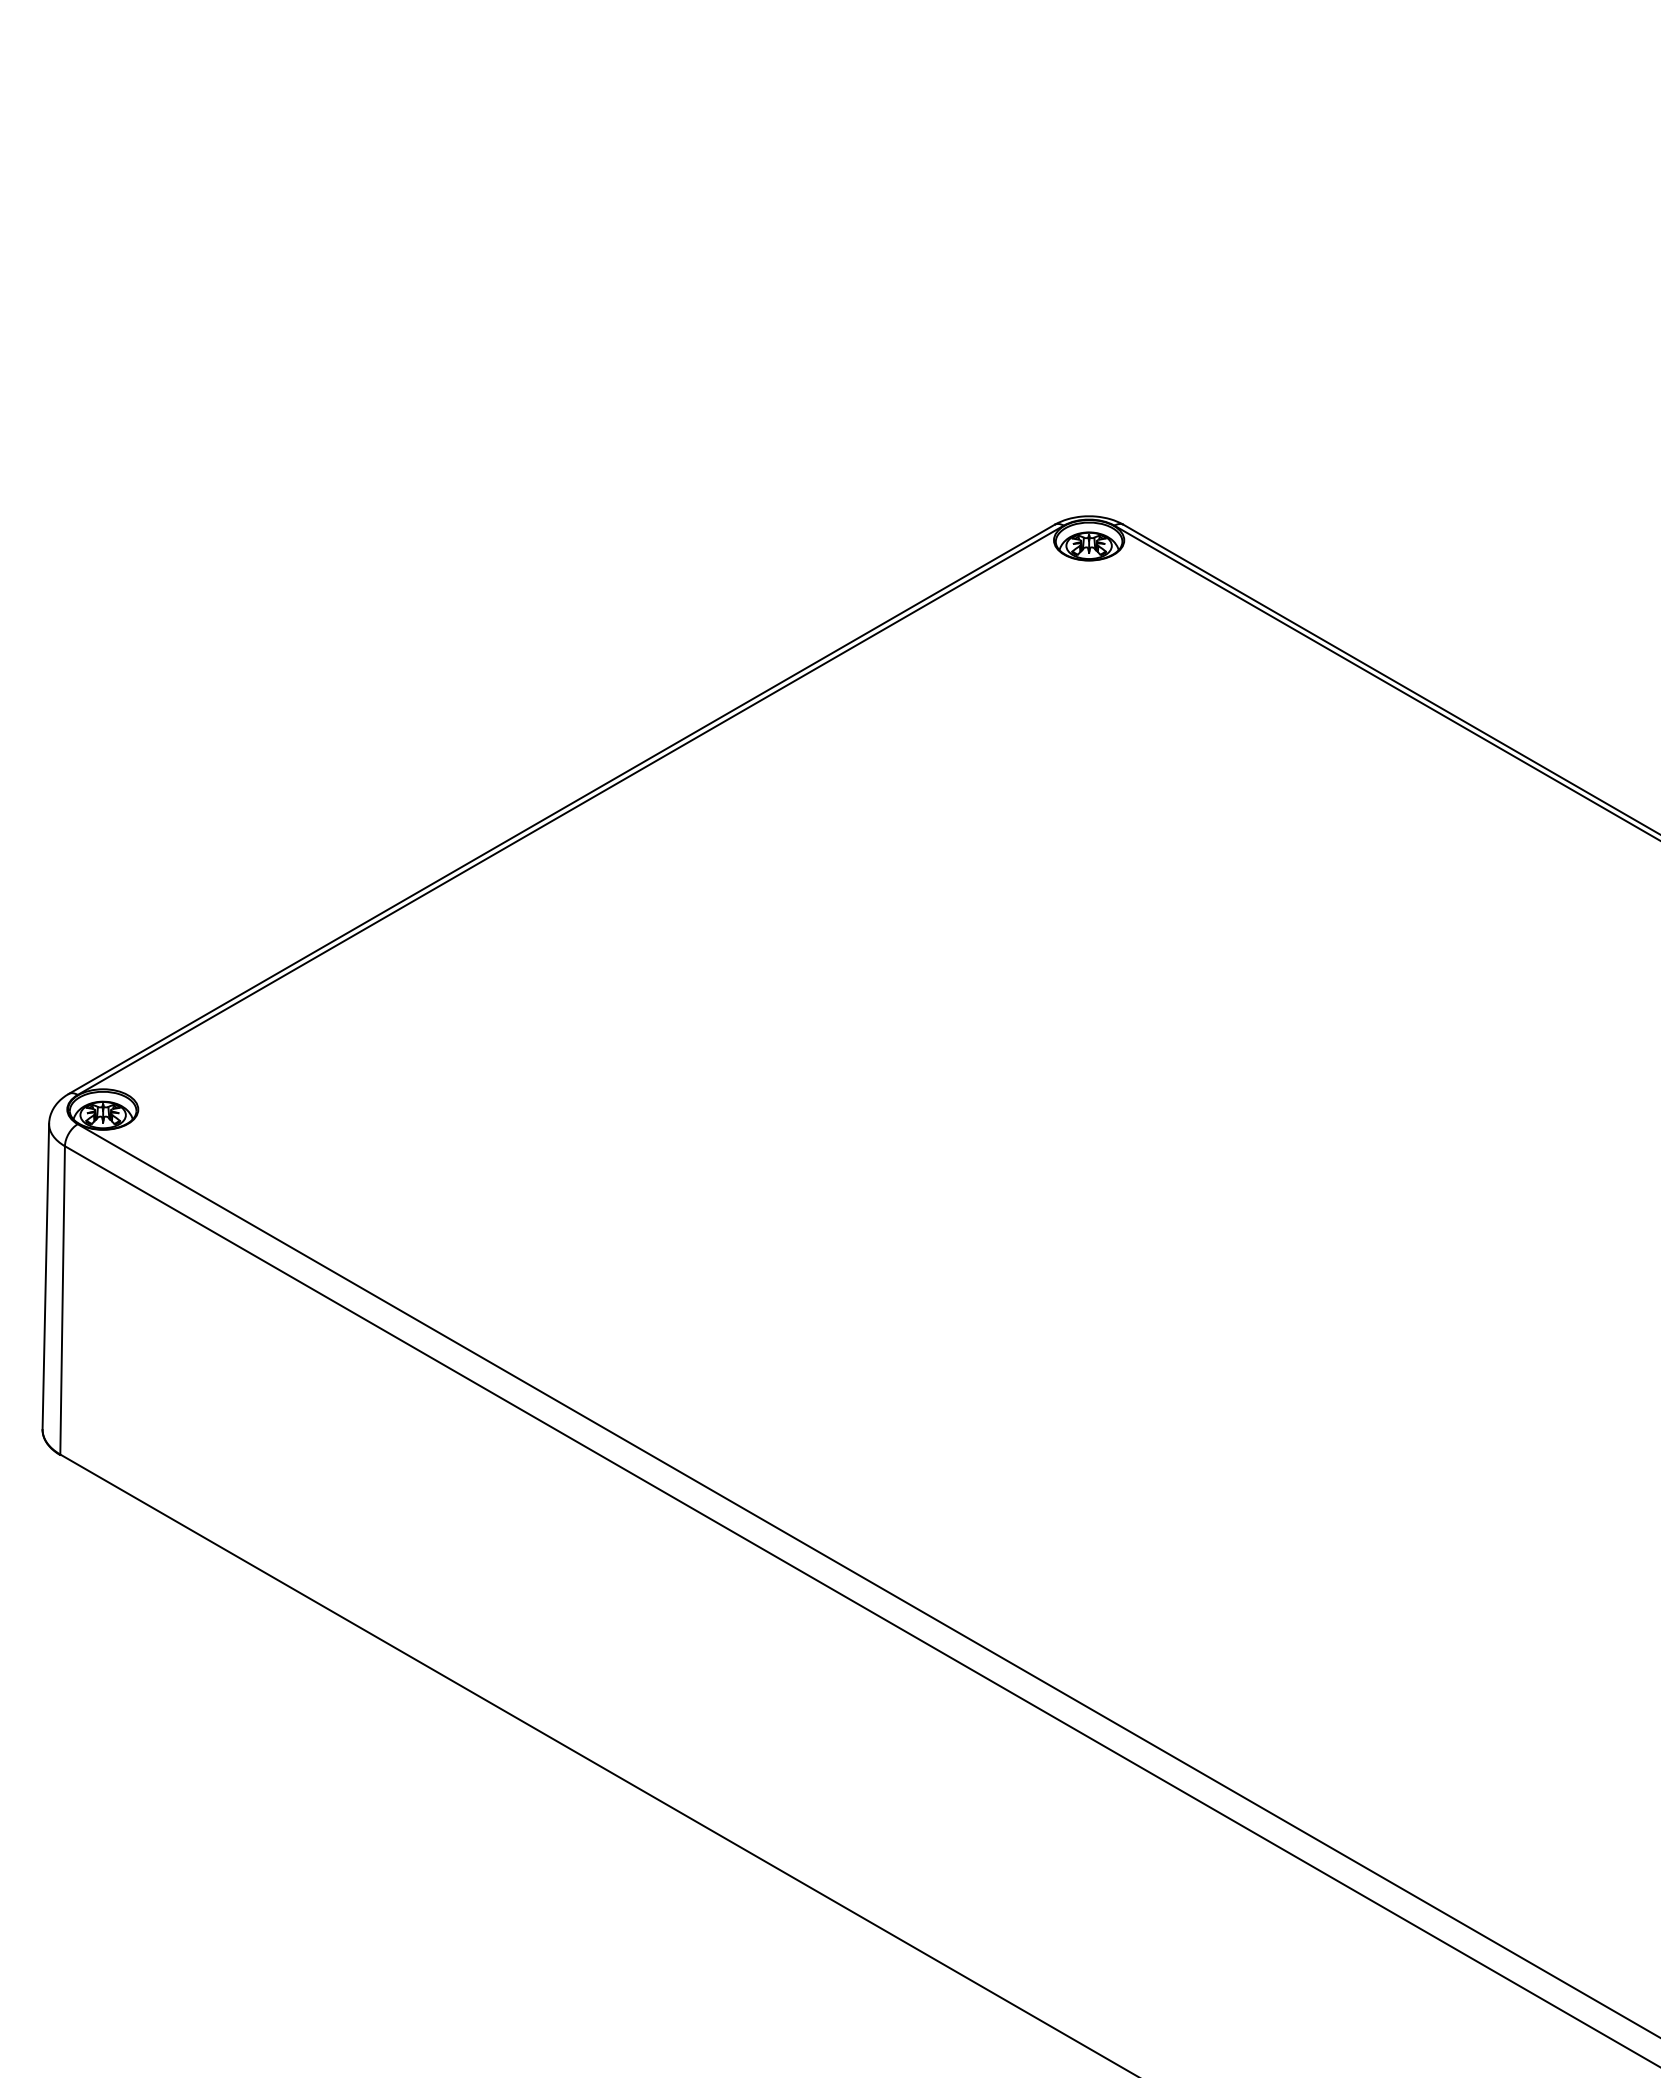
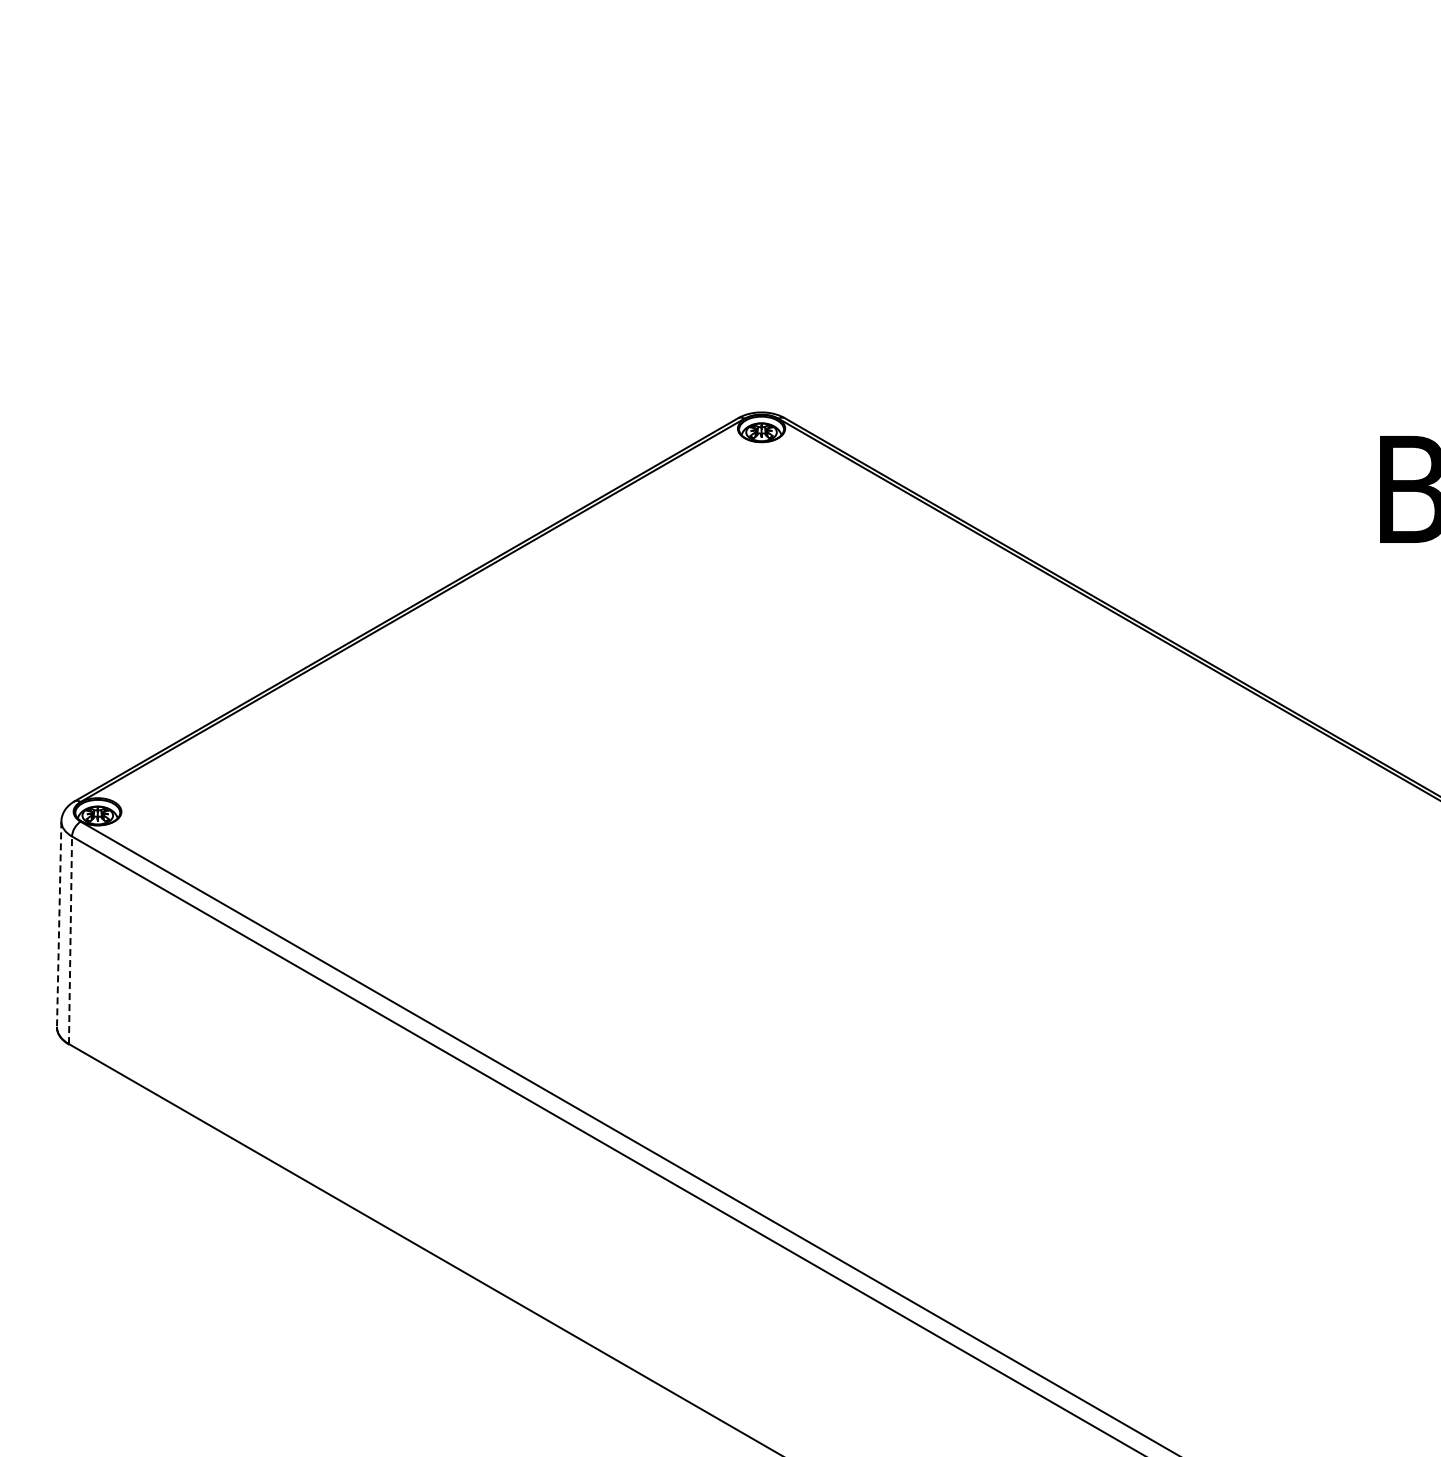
line: (46, 1276) -> (59, 924), solid -> dashed
line: (62, 1300) -> (70, 940), solid -> dashed

